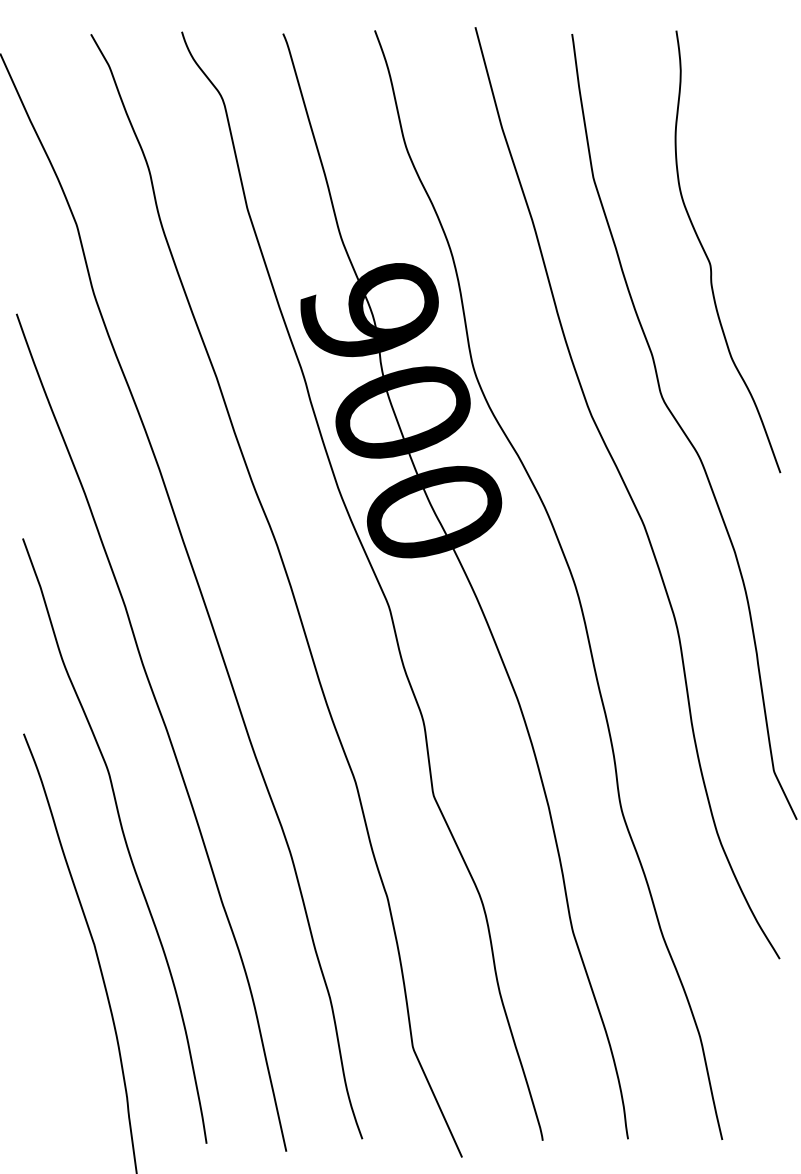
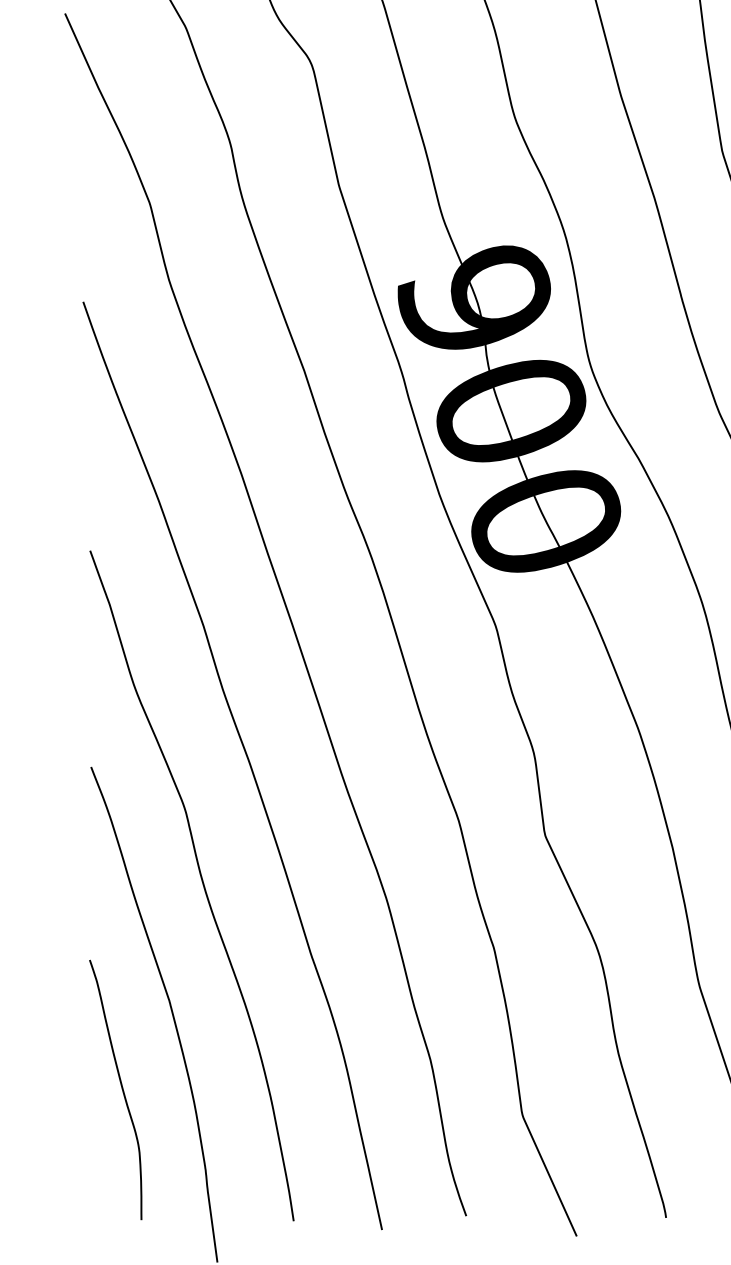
curve: (50, 1022) -> (120, 1086), added

